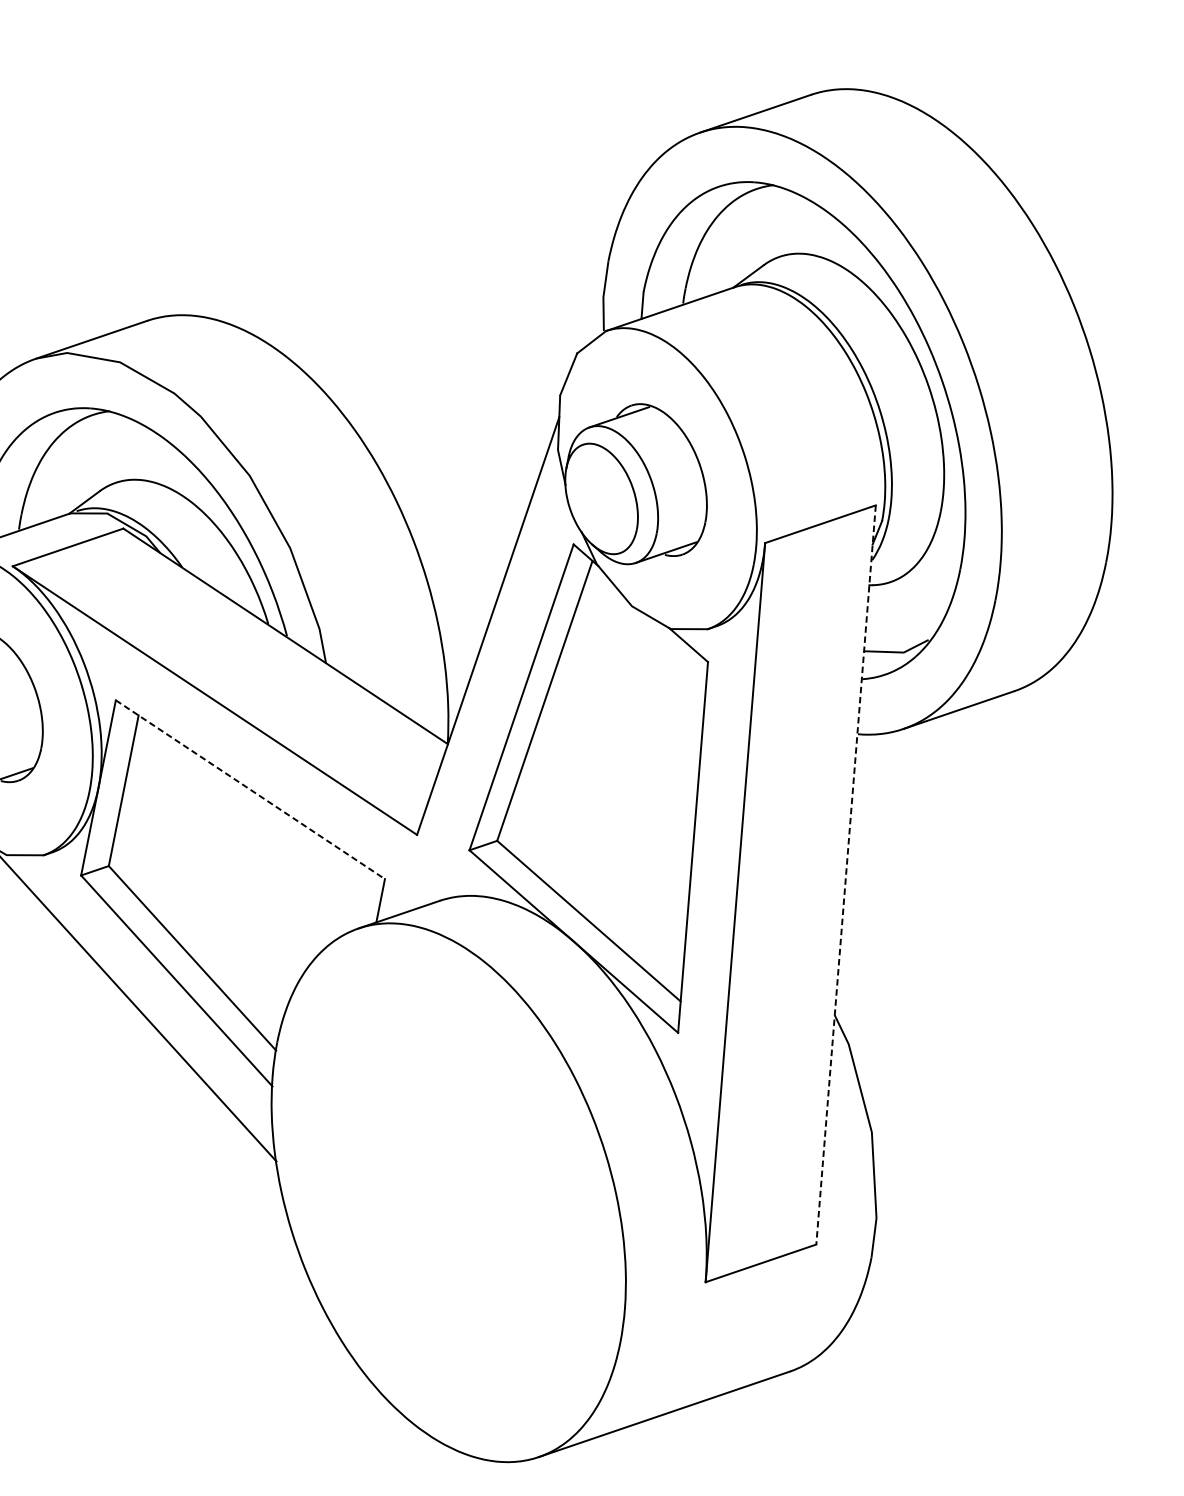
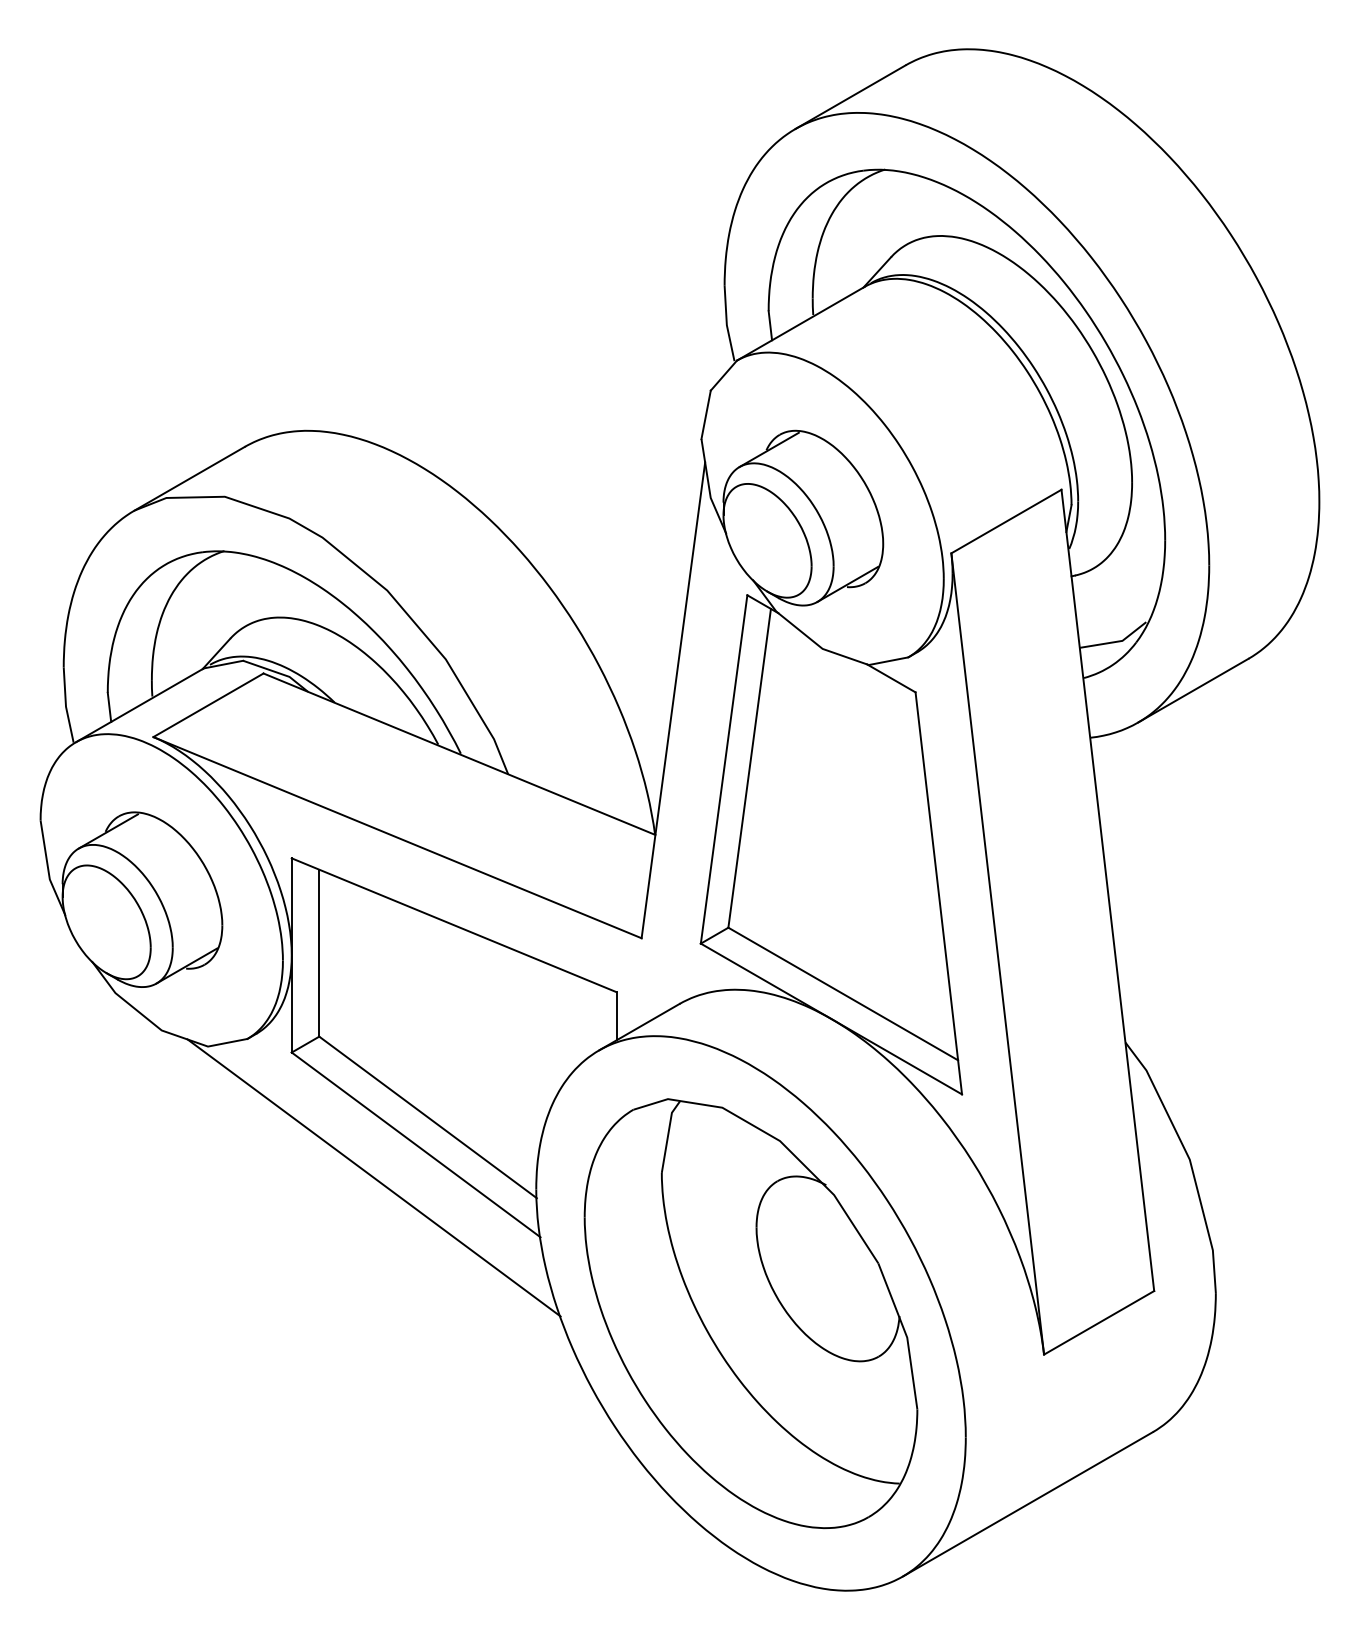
line: (250, 789) -> (454, 925), dashed -> solid
line: (845, 875) -> (1107, 890), dashed -> solid
part: (448, 1192) -> (750, 1313), added

